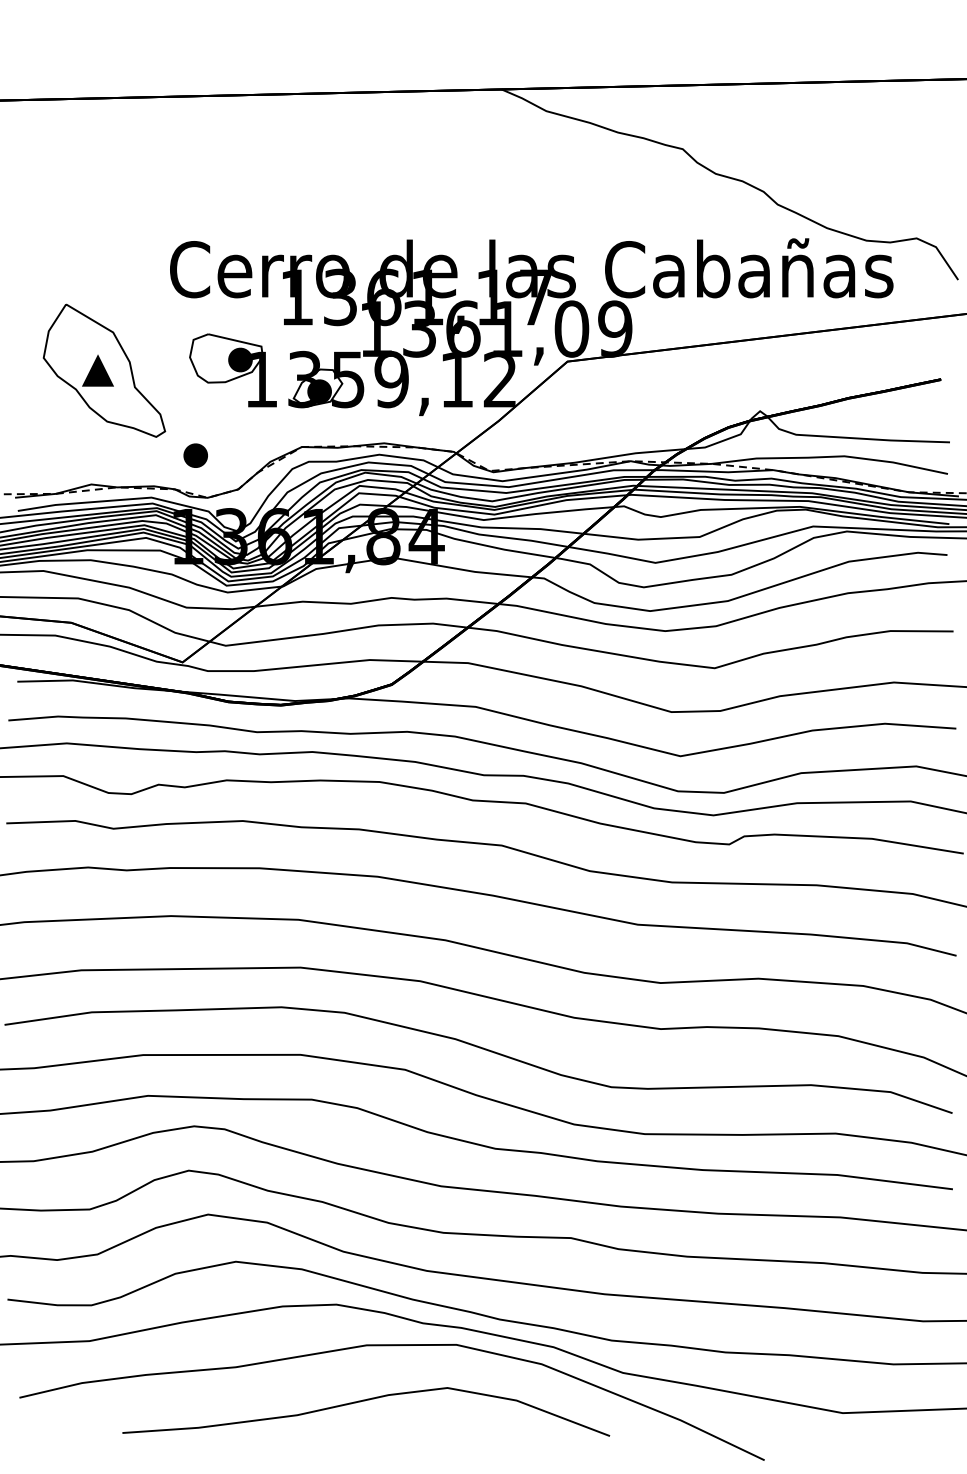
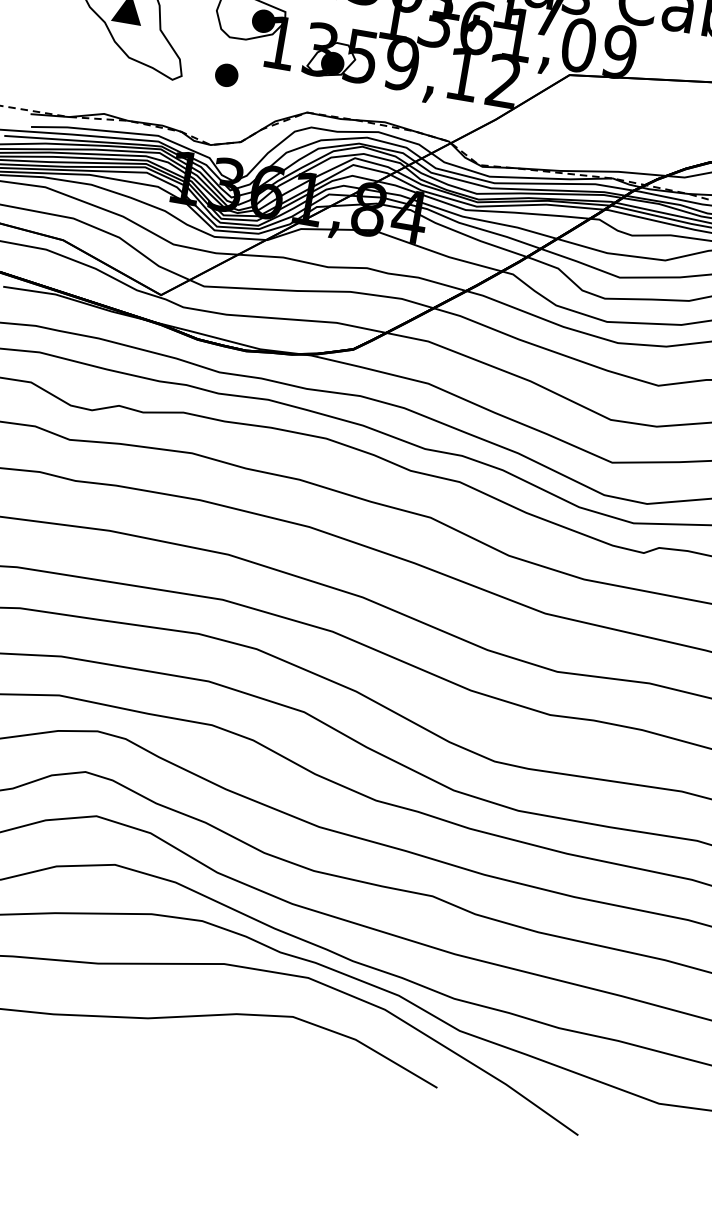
part: (195, 455) -> (226, 75), moved

